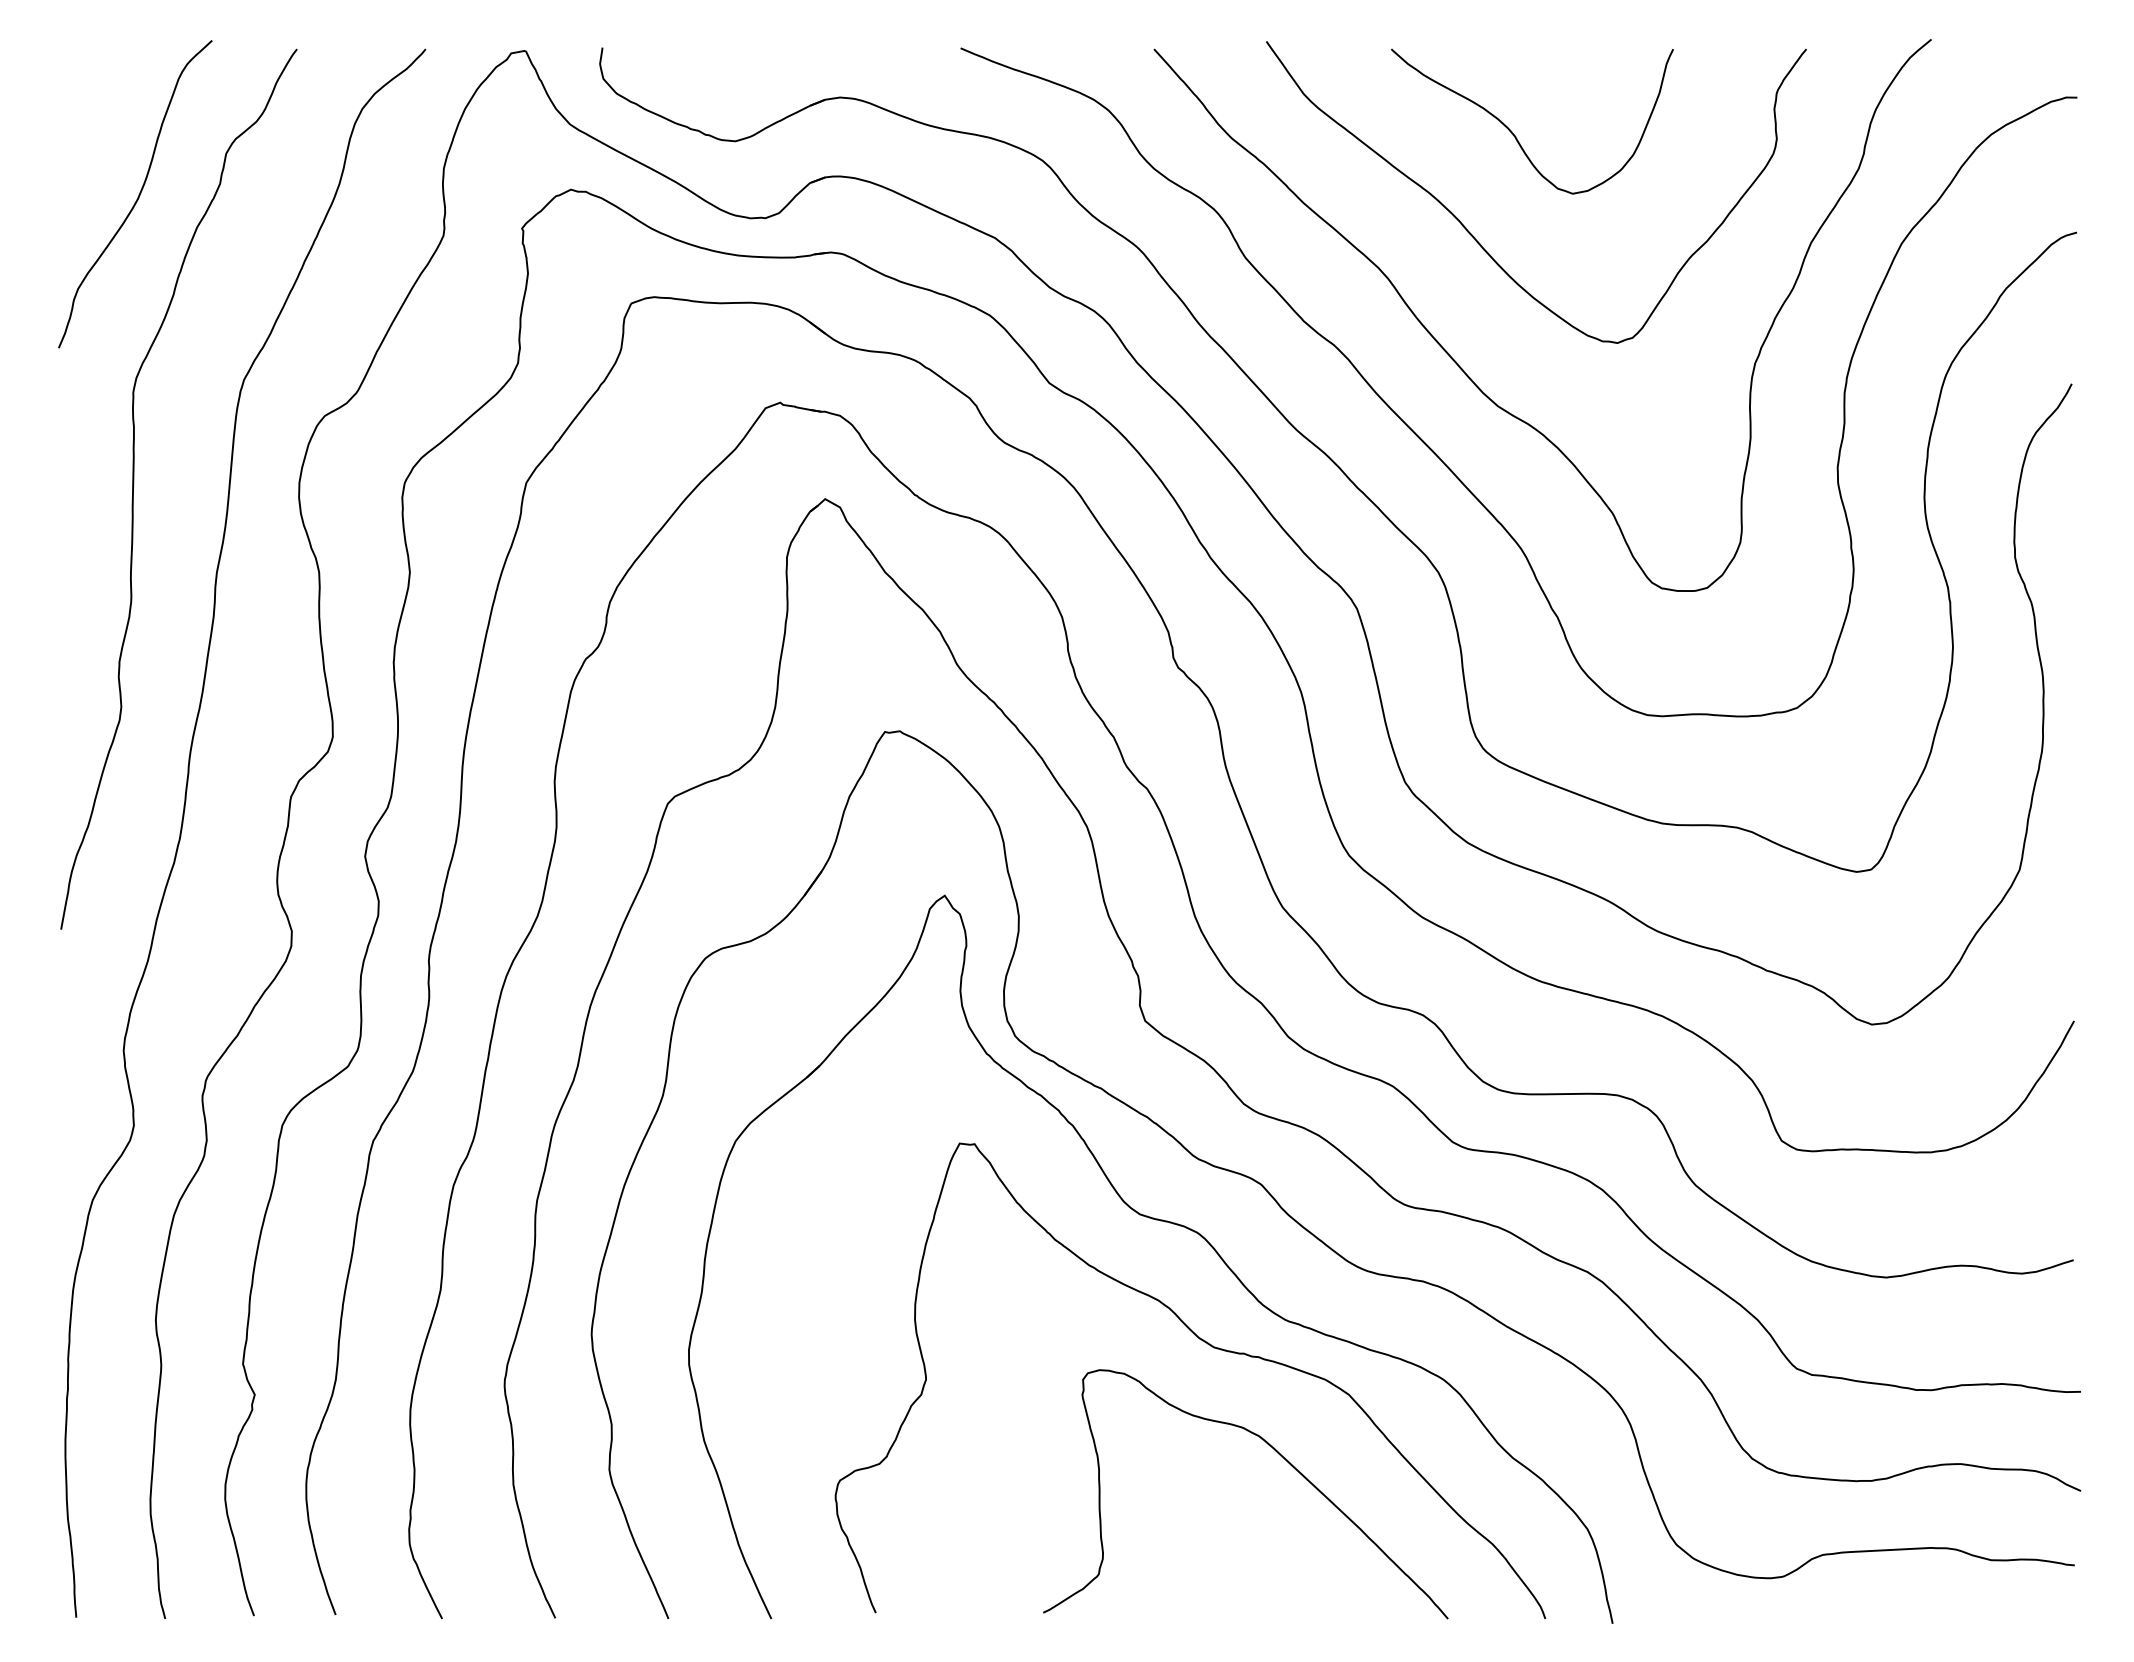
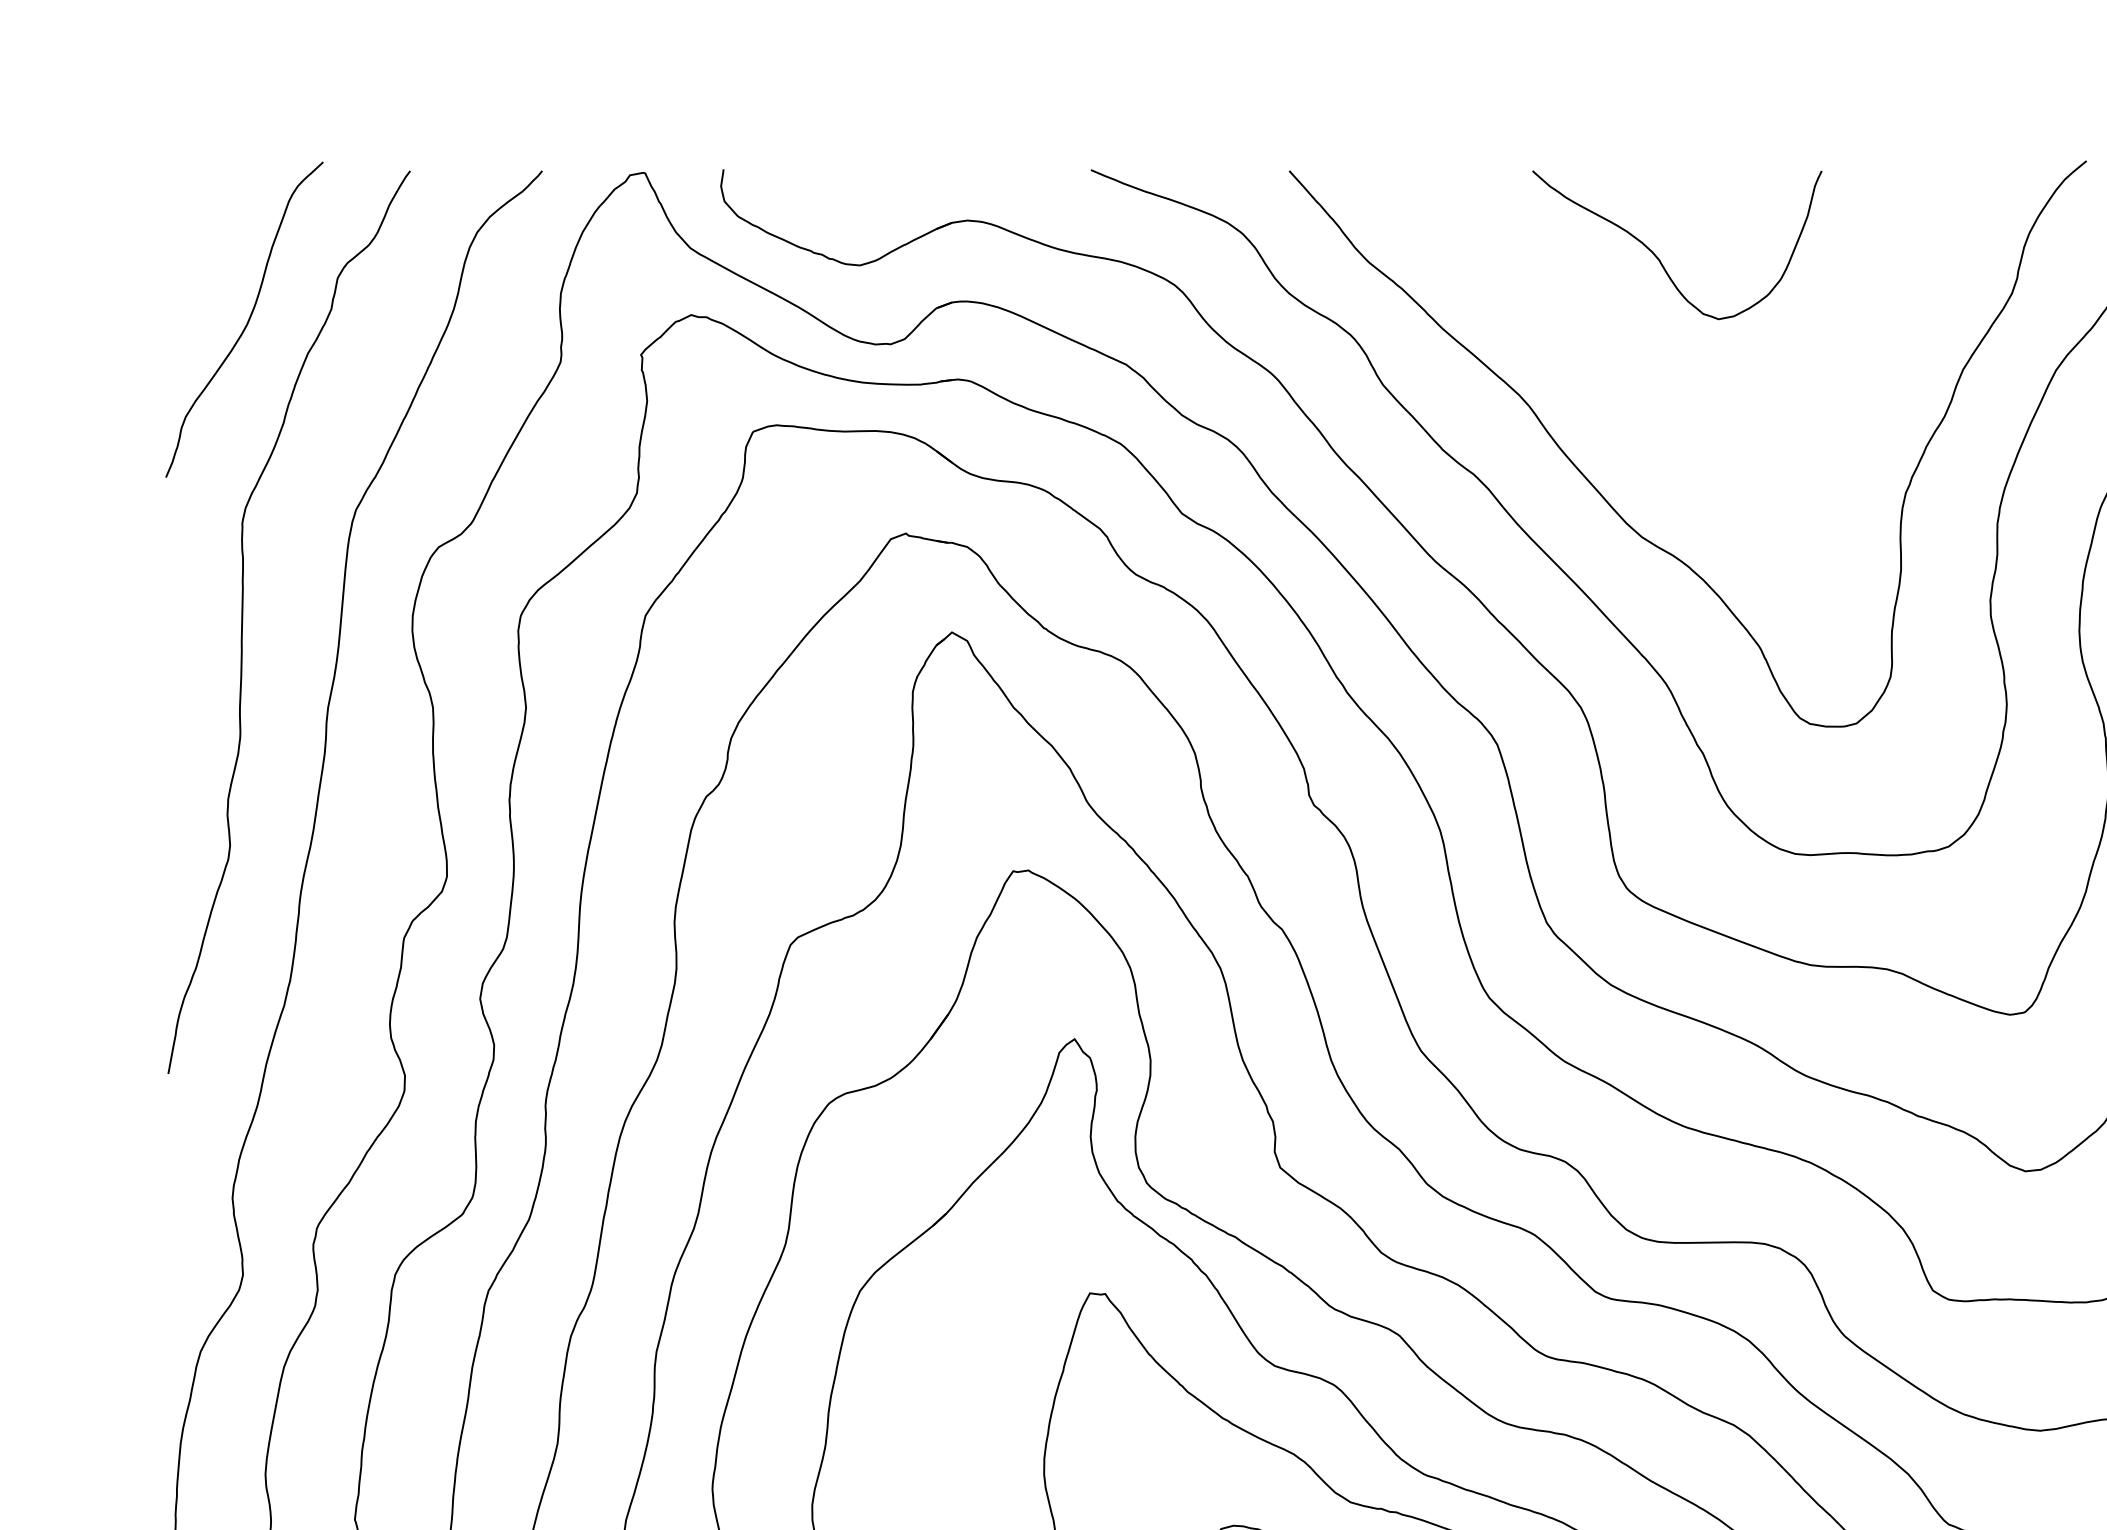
curve: (1481, 244) -> (1625, 371), removed

